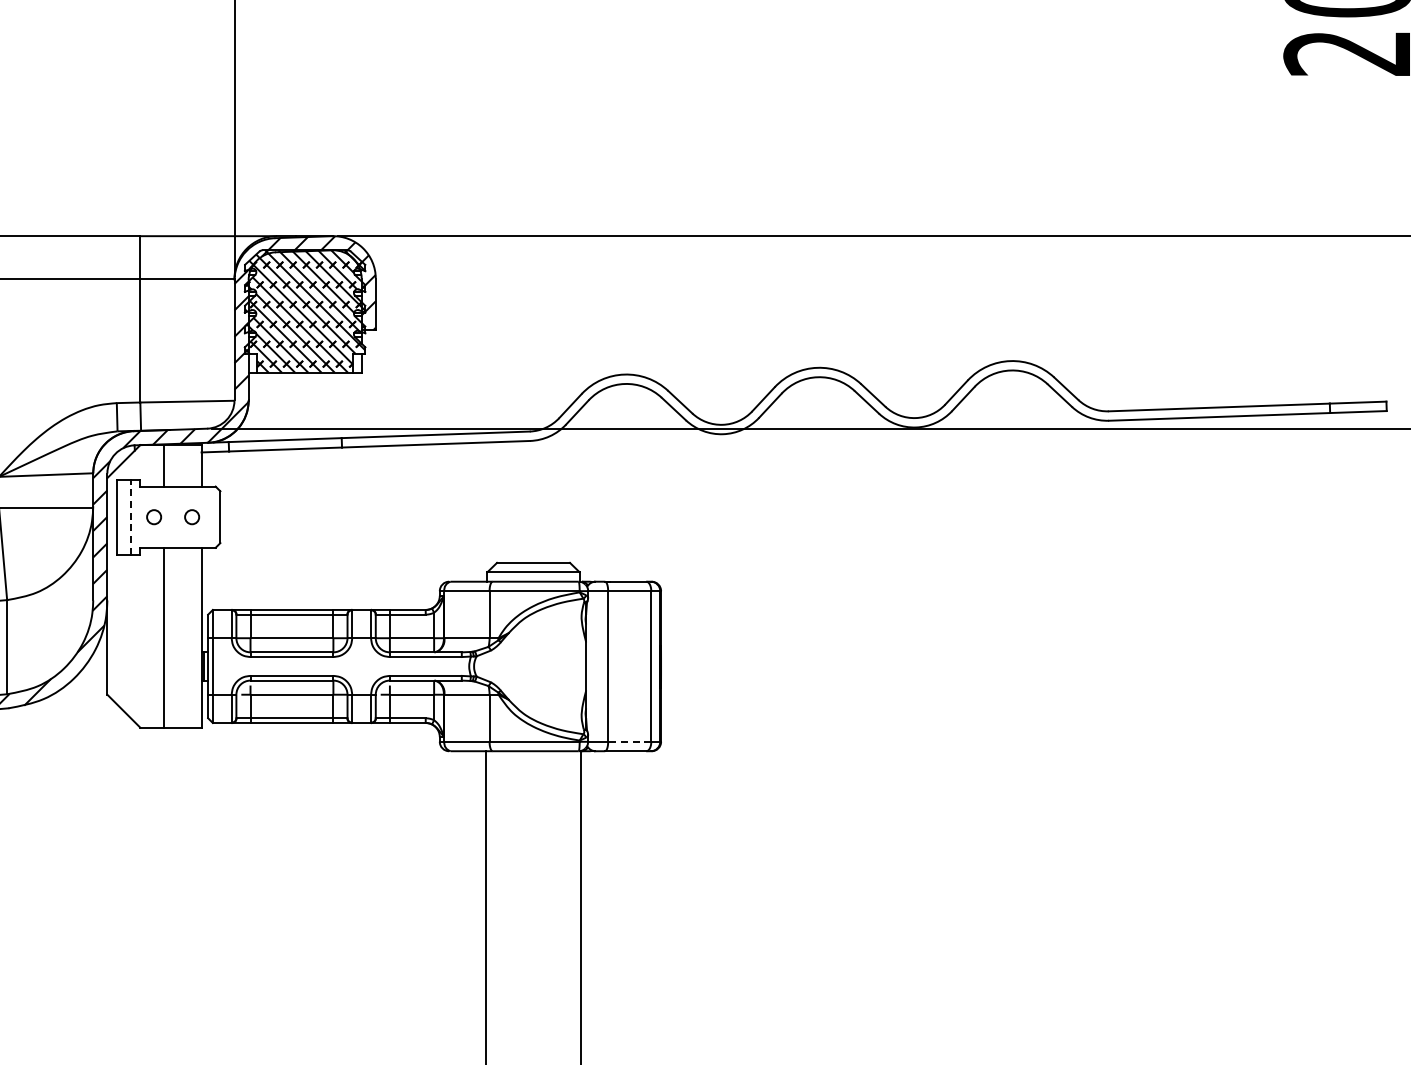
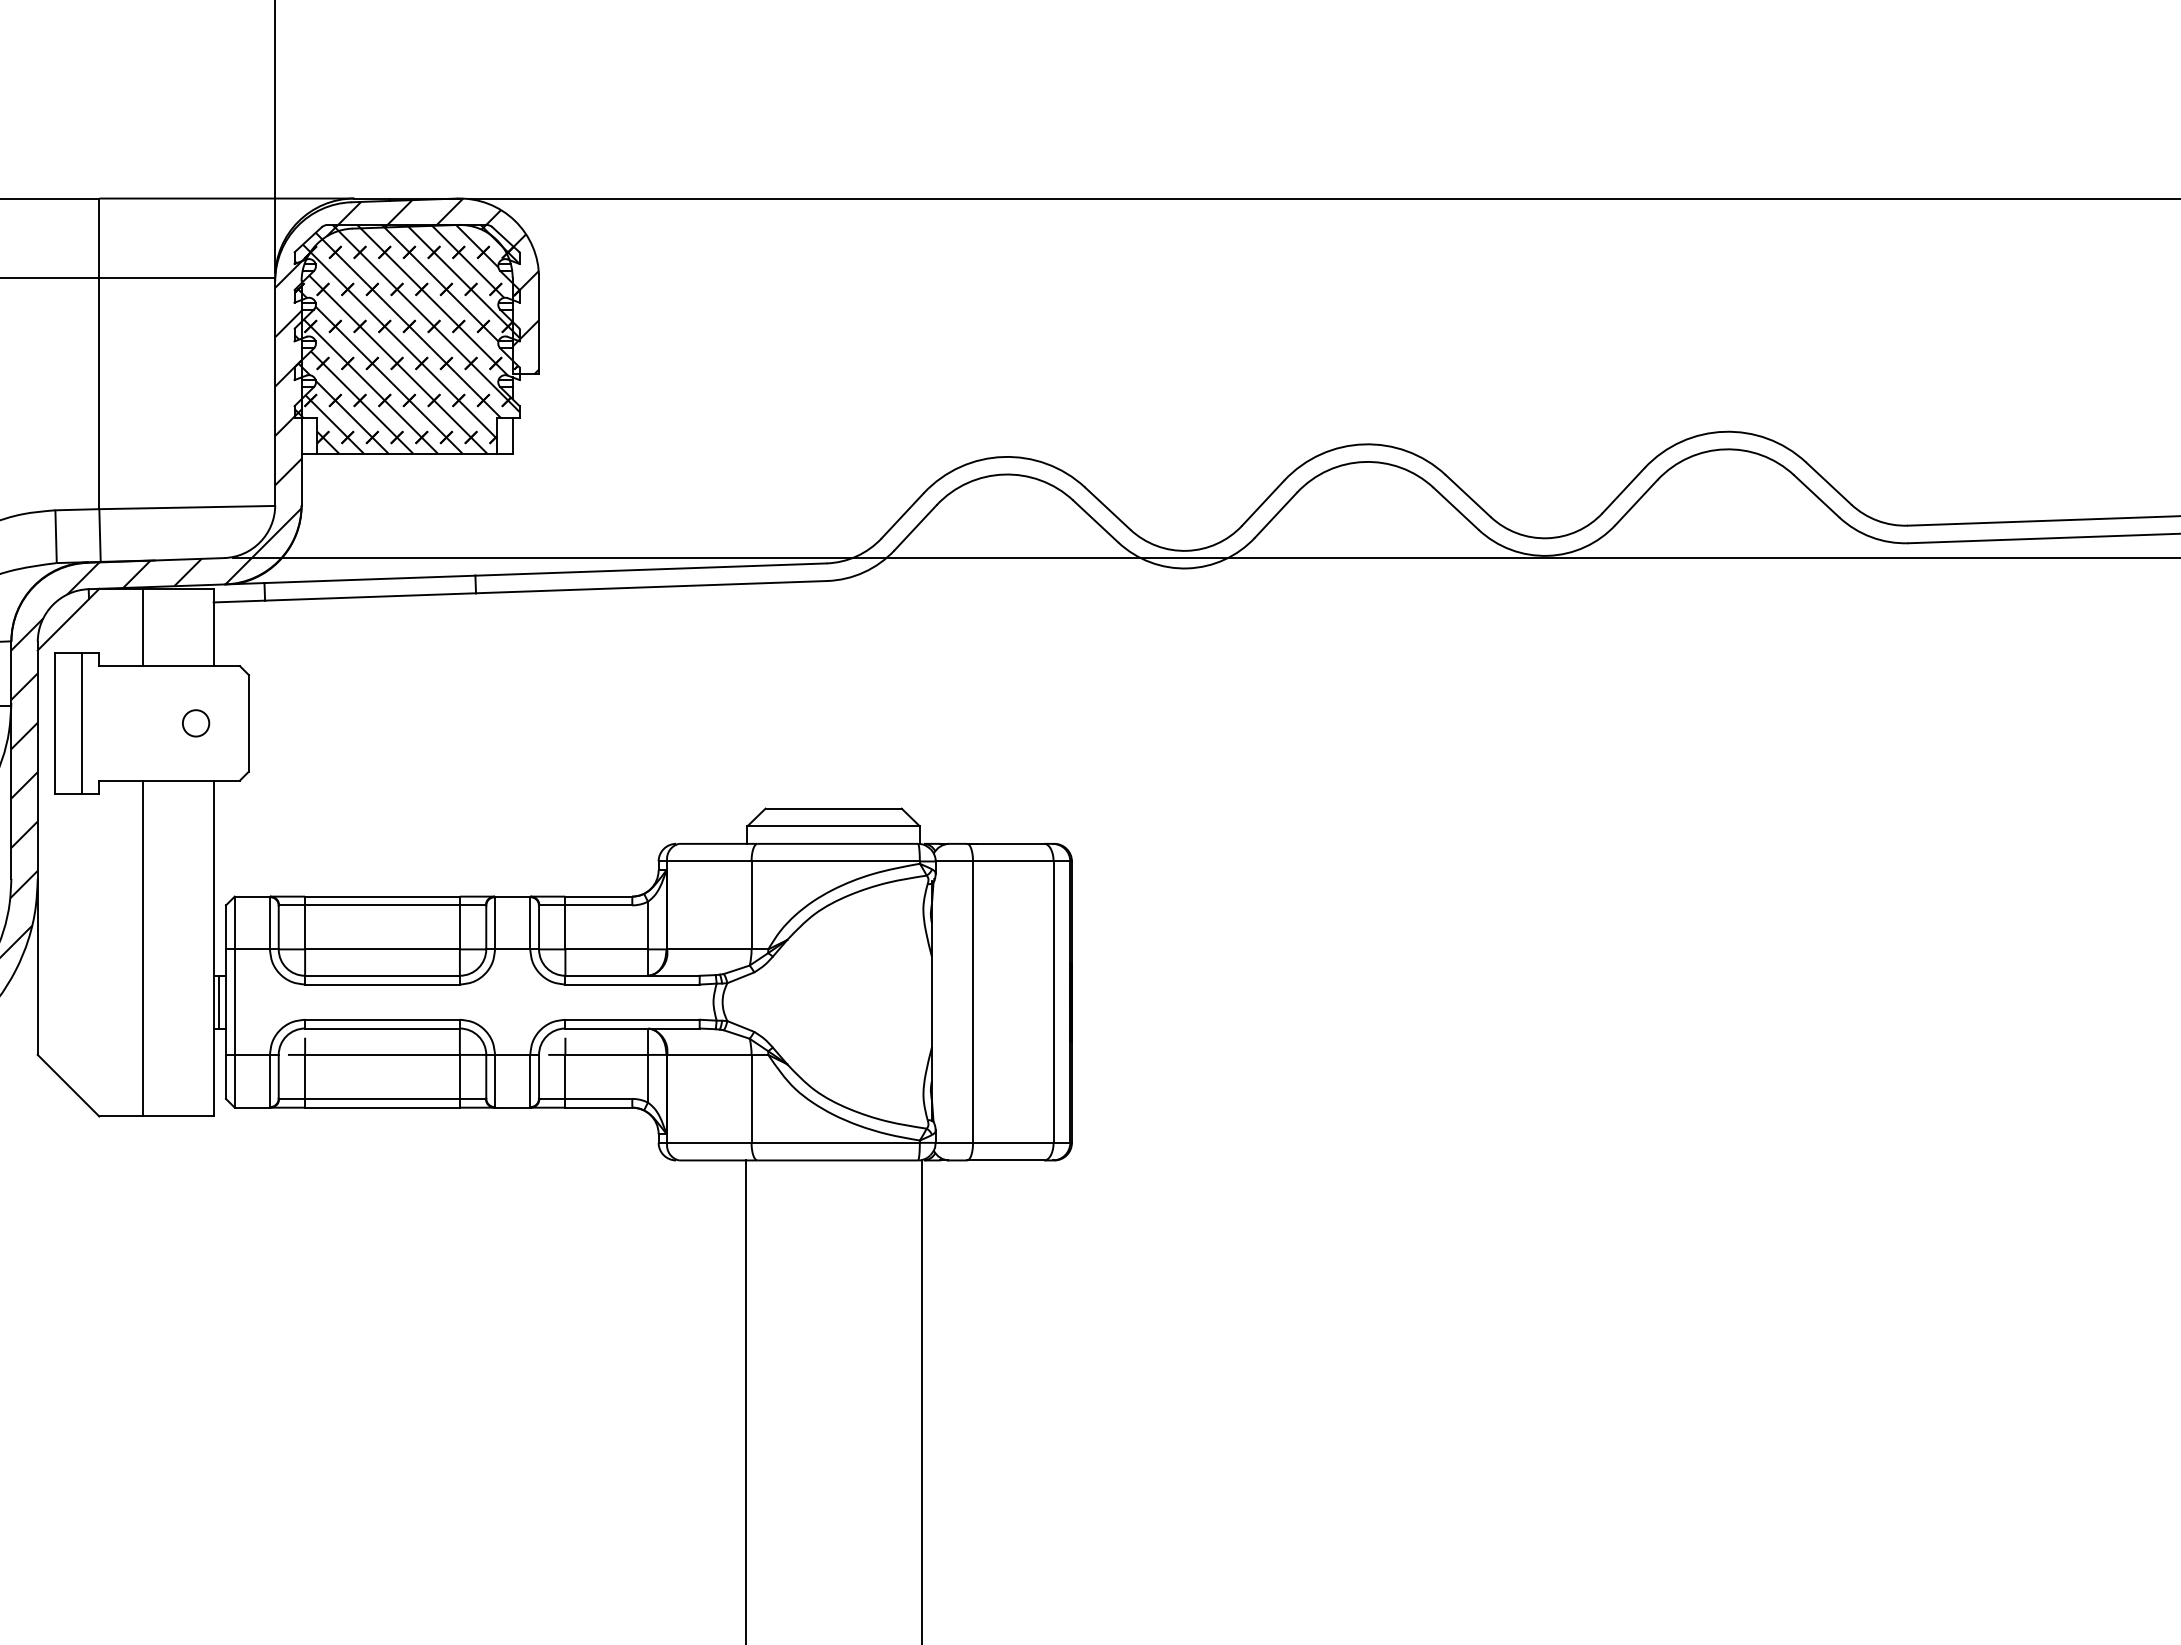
line: (130, 517) -> (80, 723), dashed -> solid
circle: (154, 517) -> (125, 723), removed
line: (629, 741) -> (1012, 1142), dashed -> solid

